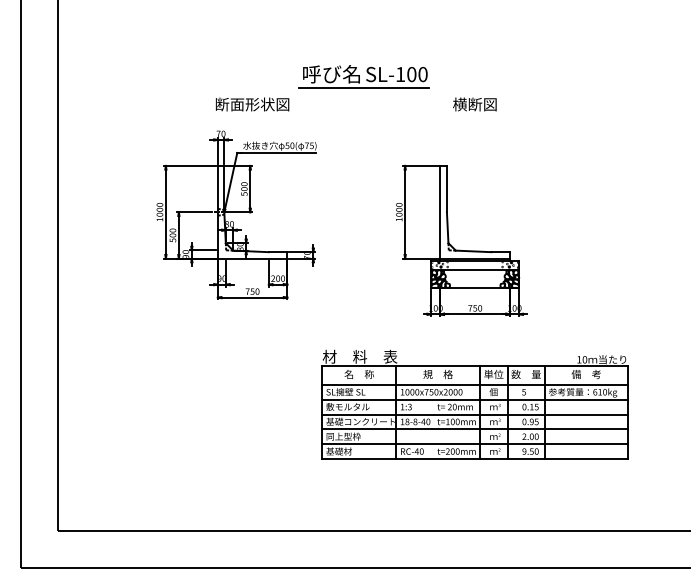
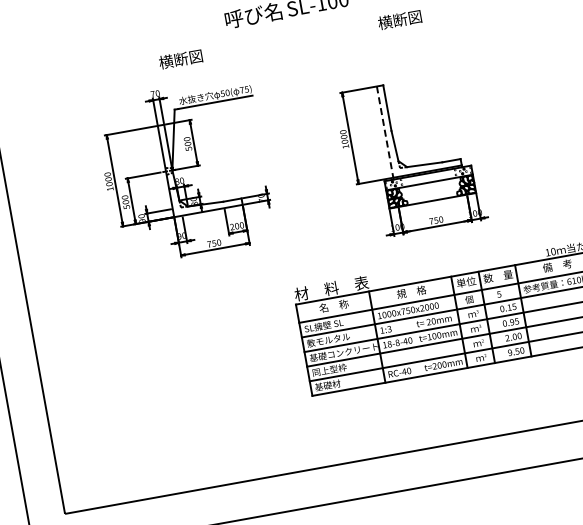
line: (363, 88) -> (287, 23), removed
text: (252, 104) -> (181, 59), 断面形状図 -> 横断図
line: (440, 212) -> (385, 132), solid -> dashed

